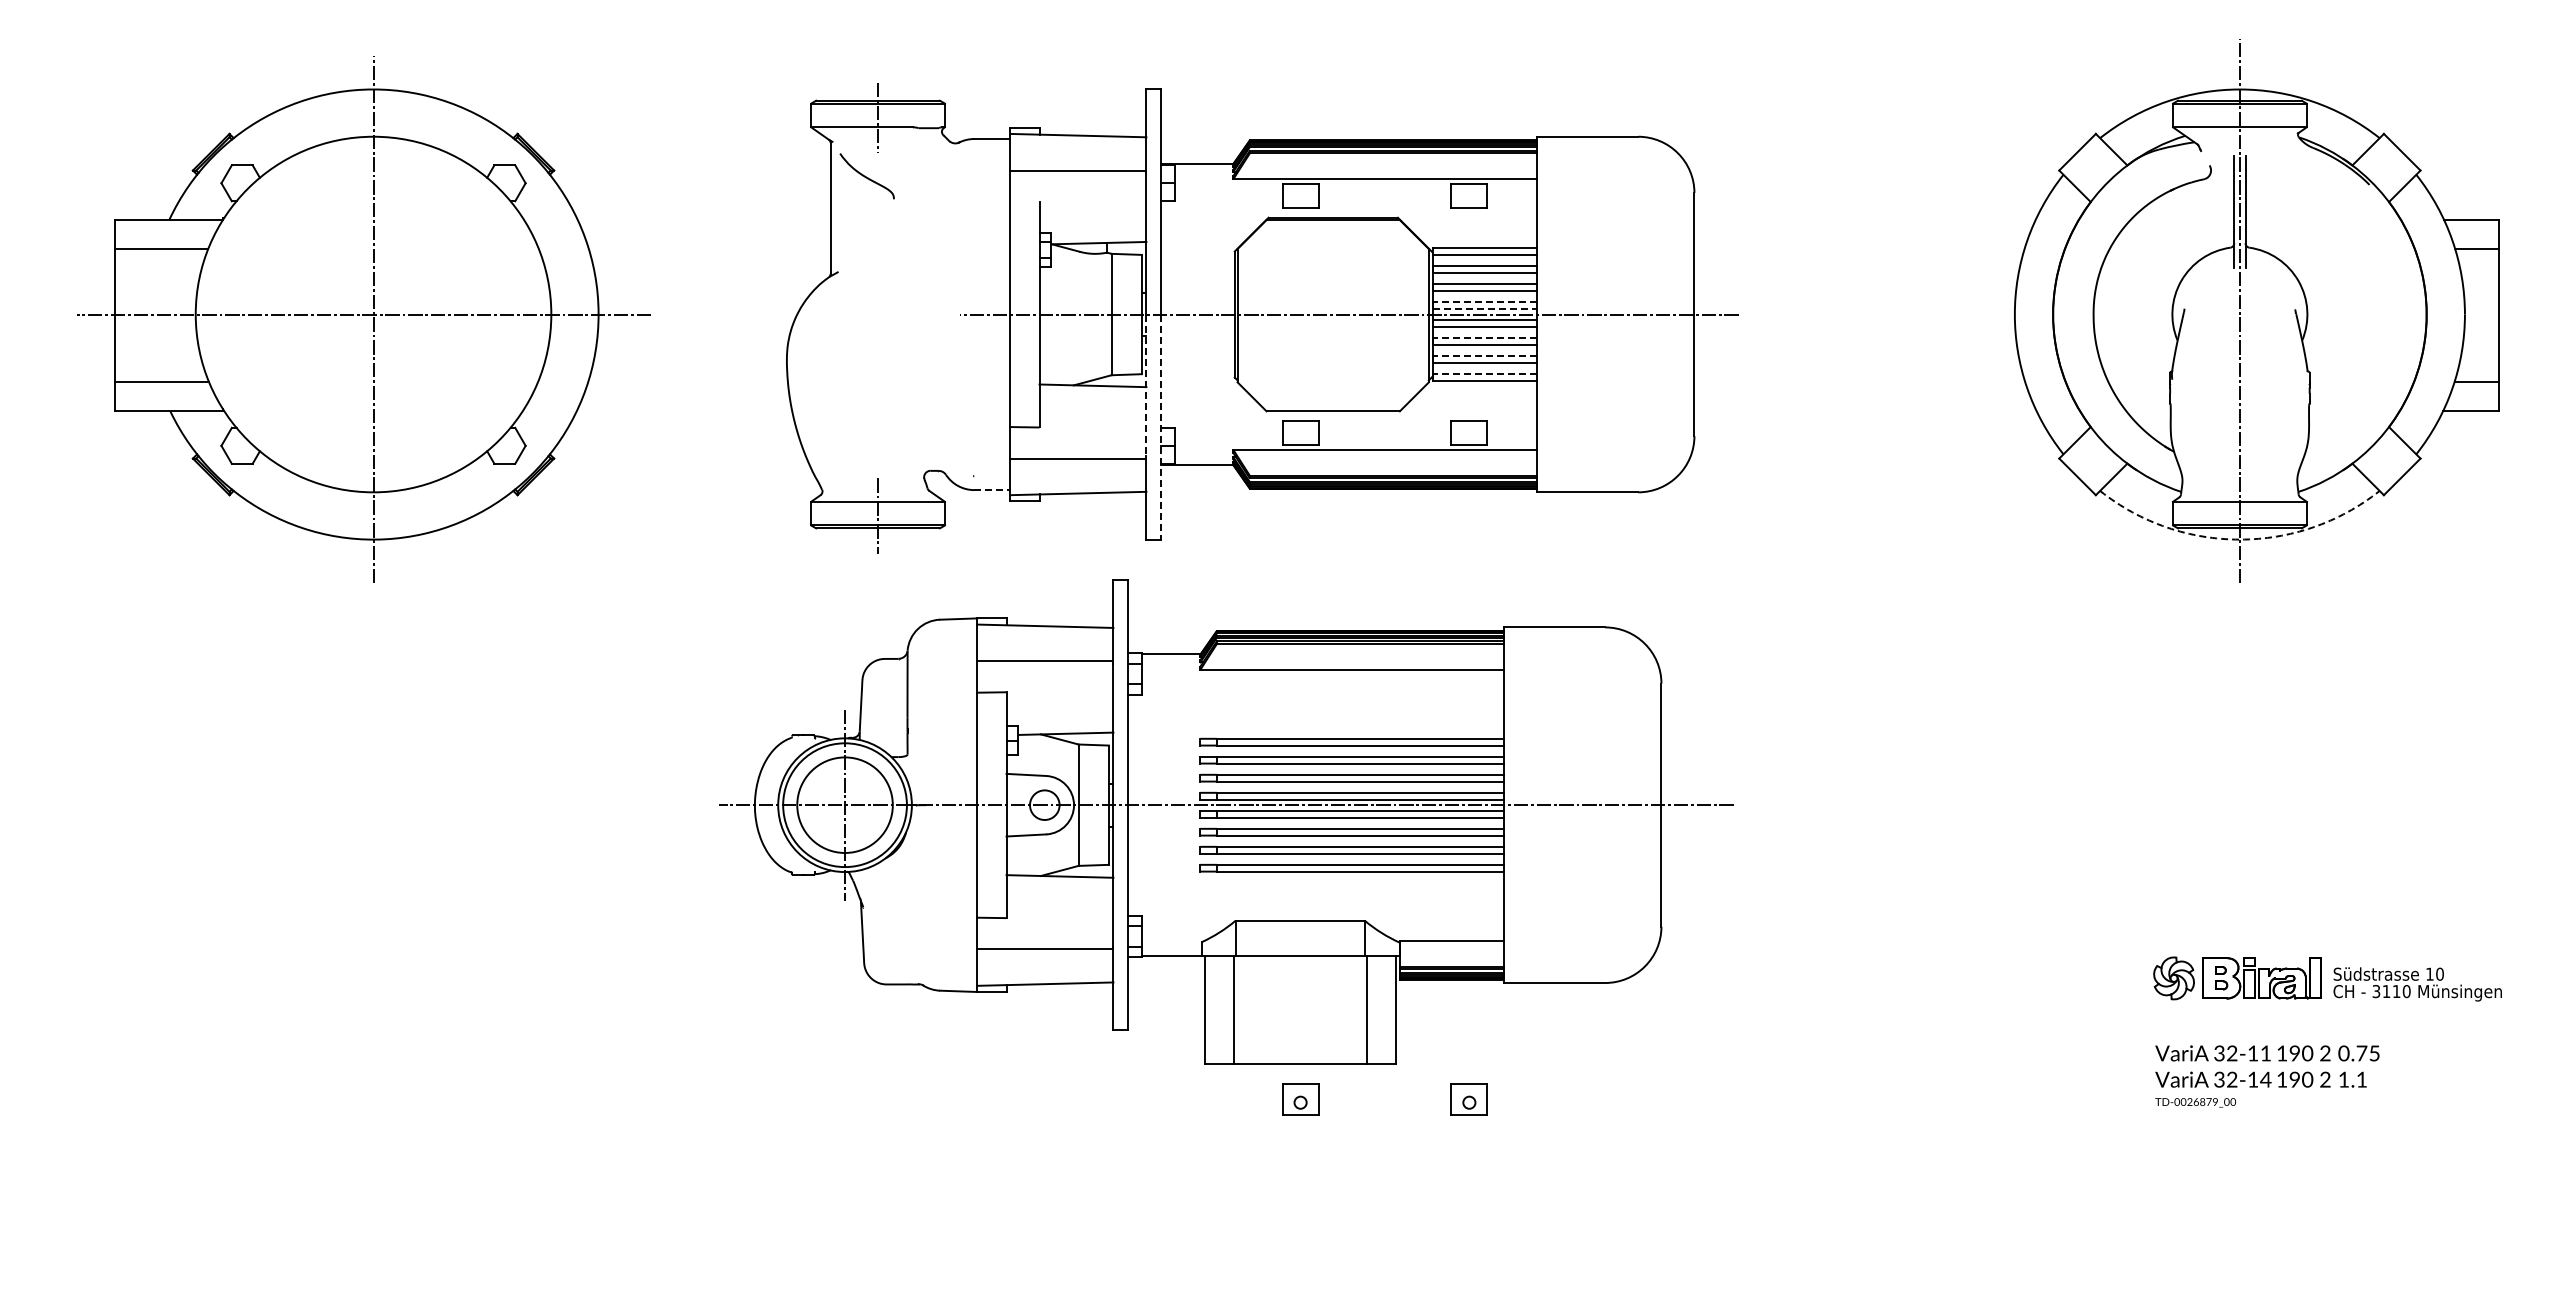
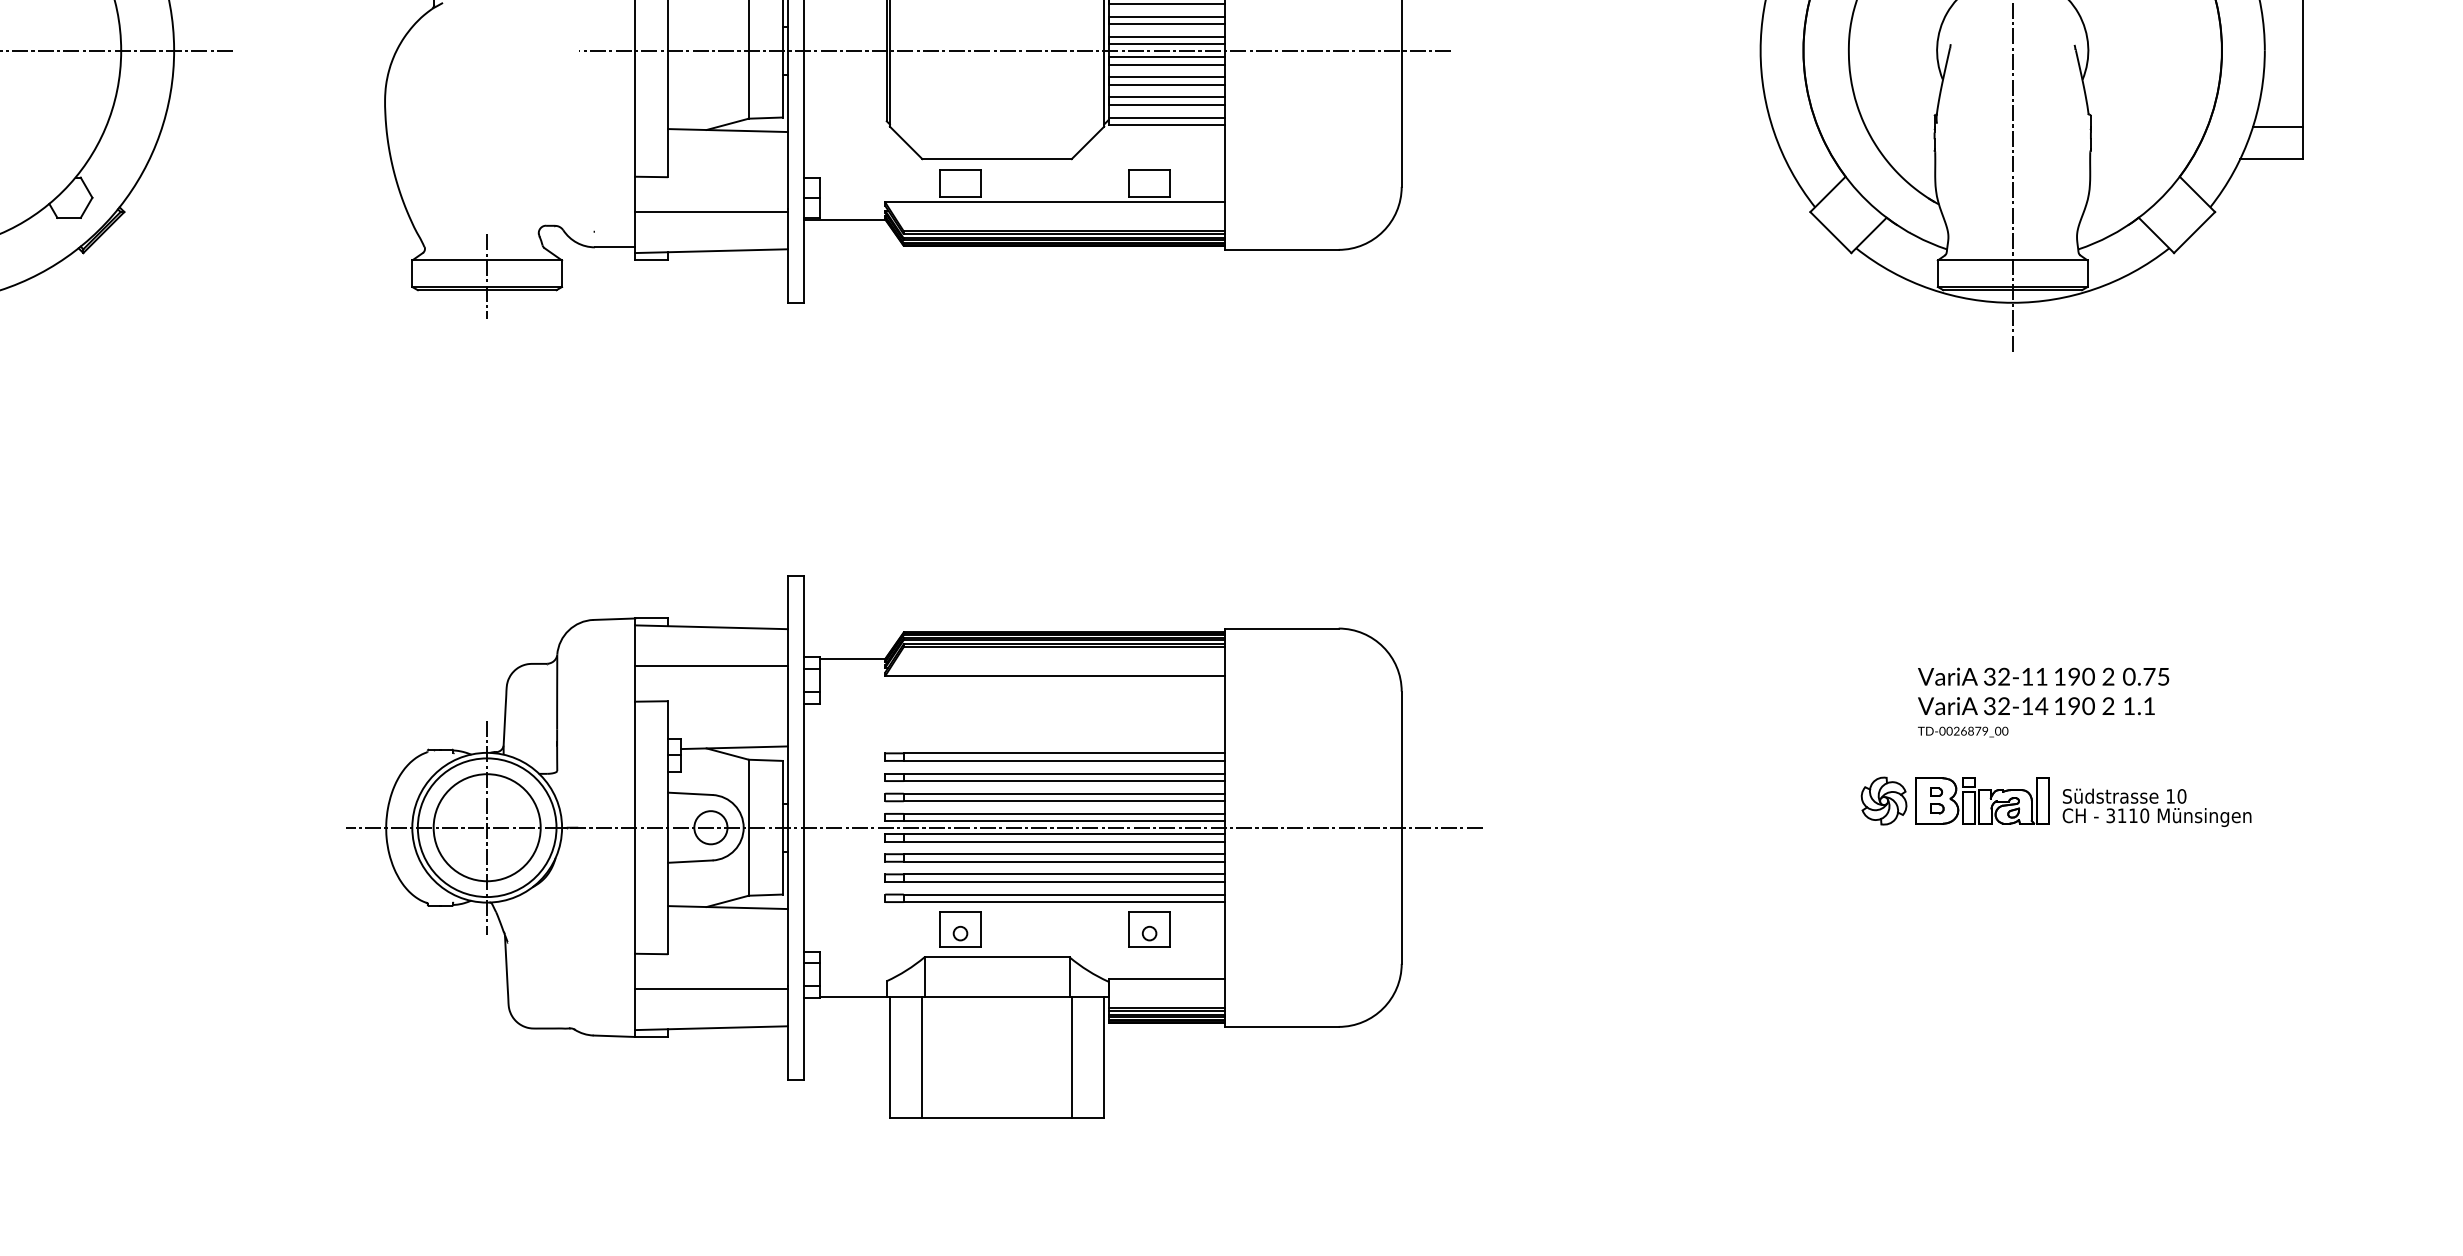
line: (1485, 302) -> (1167, 37), dashed -> solid
line: (1485, 308) -> (1167, 43), dashed -> solid
line: (1485, 338) -> (1167, 77), dashed -> solid
line: (1485, 356) -> (1167, 97), dashed -> solid
line: (1485, 374) -> (1167, 117), dashed -> solid
line: (1146, 385) -> (787, 130), dashed -> solid
line: (1161, 427) -> (804, 177), dashed -> solid
line: (992, 490) -> (615, 247), dashed -> solid
arc: (2239, 539) -> (2012, 302), dashed -> solid
part: (1226, 821) -> (914, 845), moved
part: (2327, 978) -> (2055, 801), moved
text: (2267, 1076) -> (2043, 702), moved

